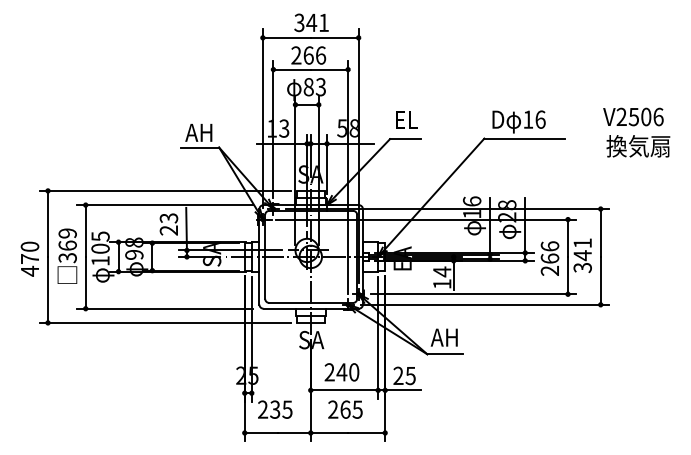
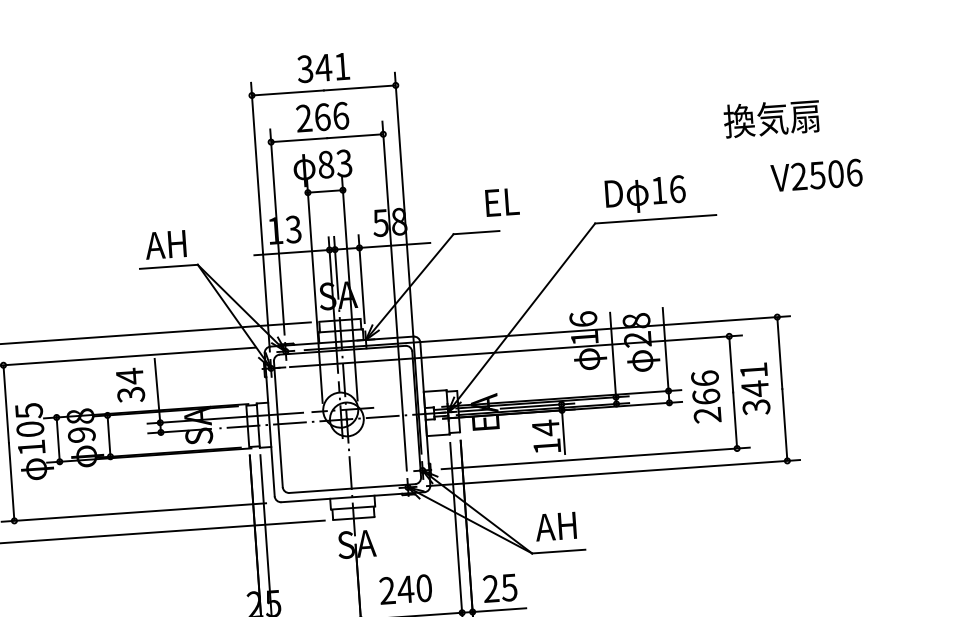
text: (406, 119) -> (501, 201), moved
text: (638, 146) -> (772, 118), moved
text: (168, 223) -> (129, 384), 23 -> 34

